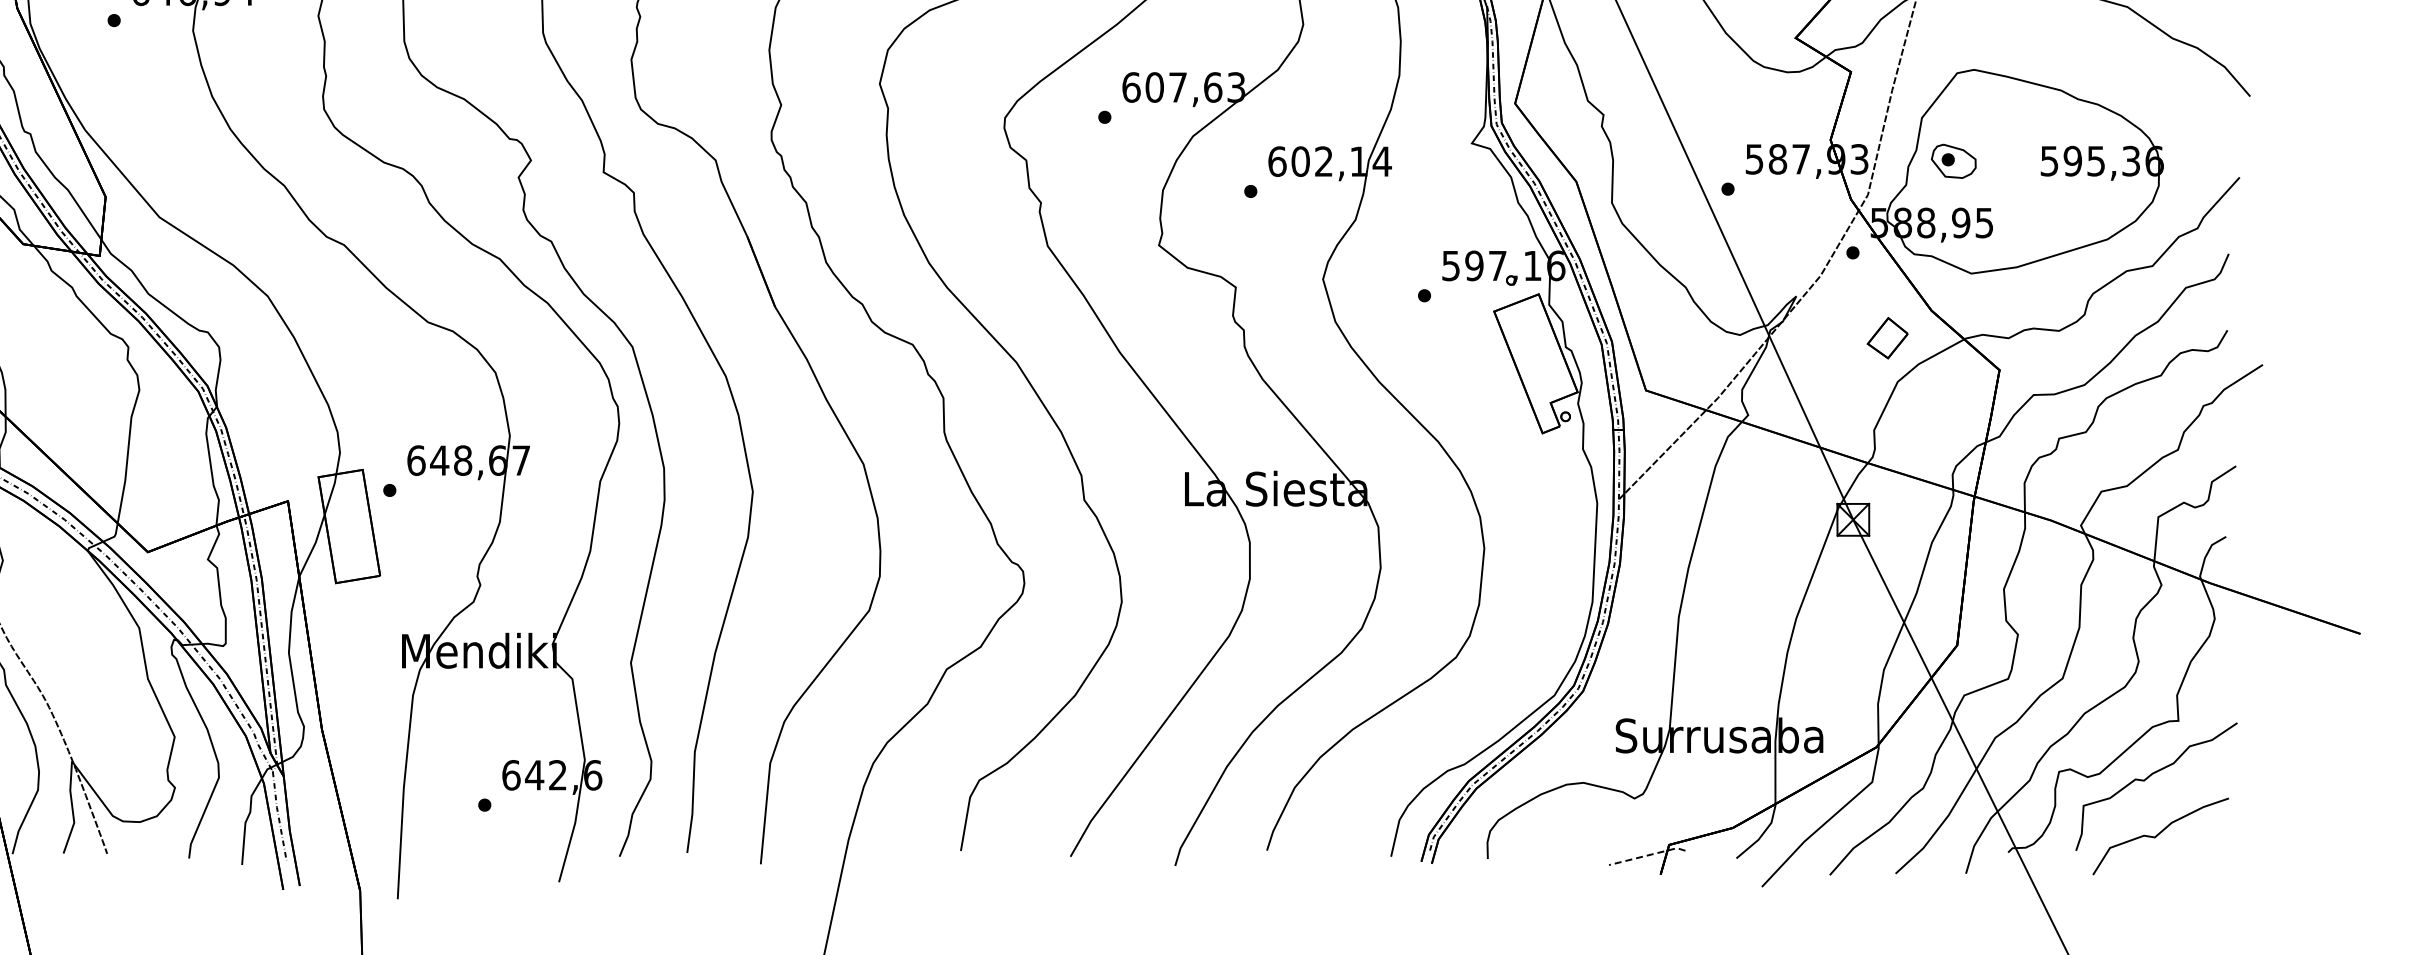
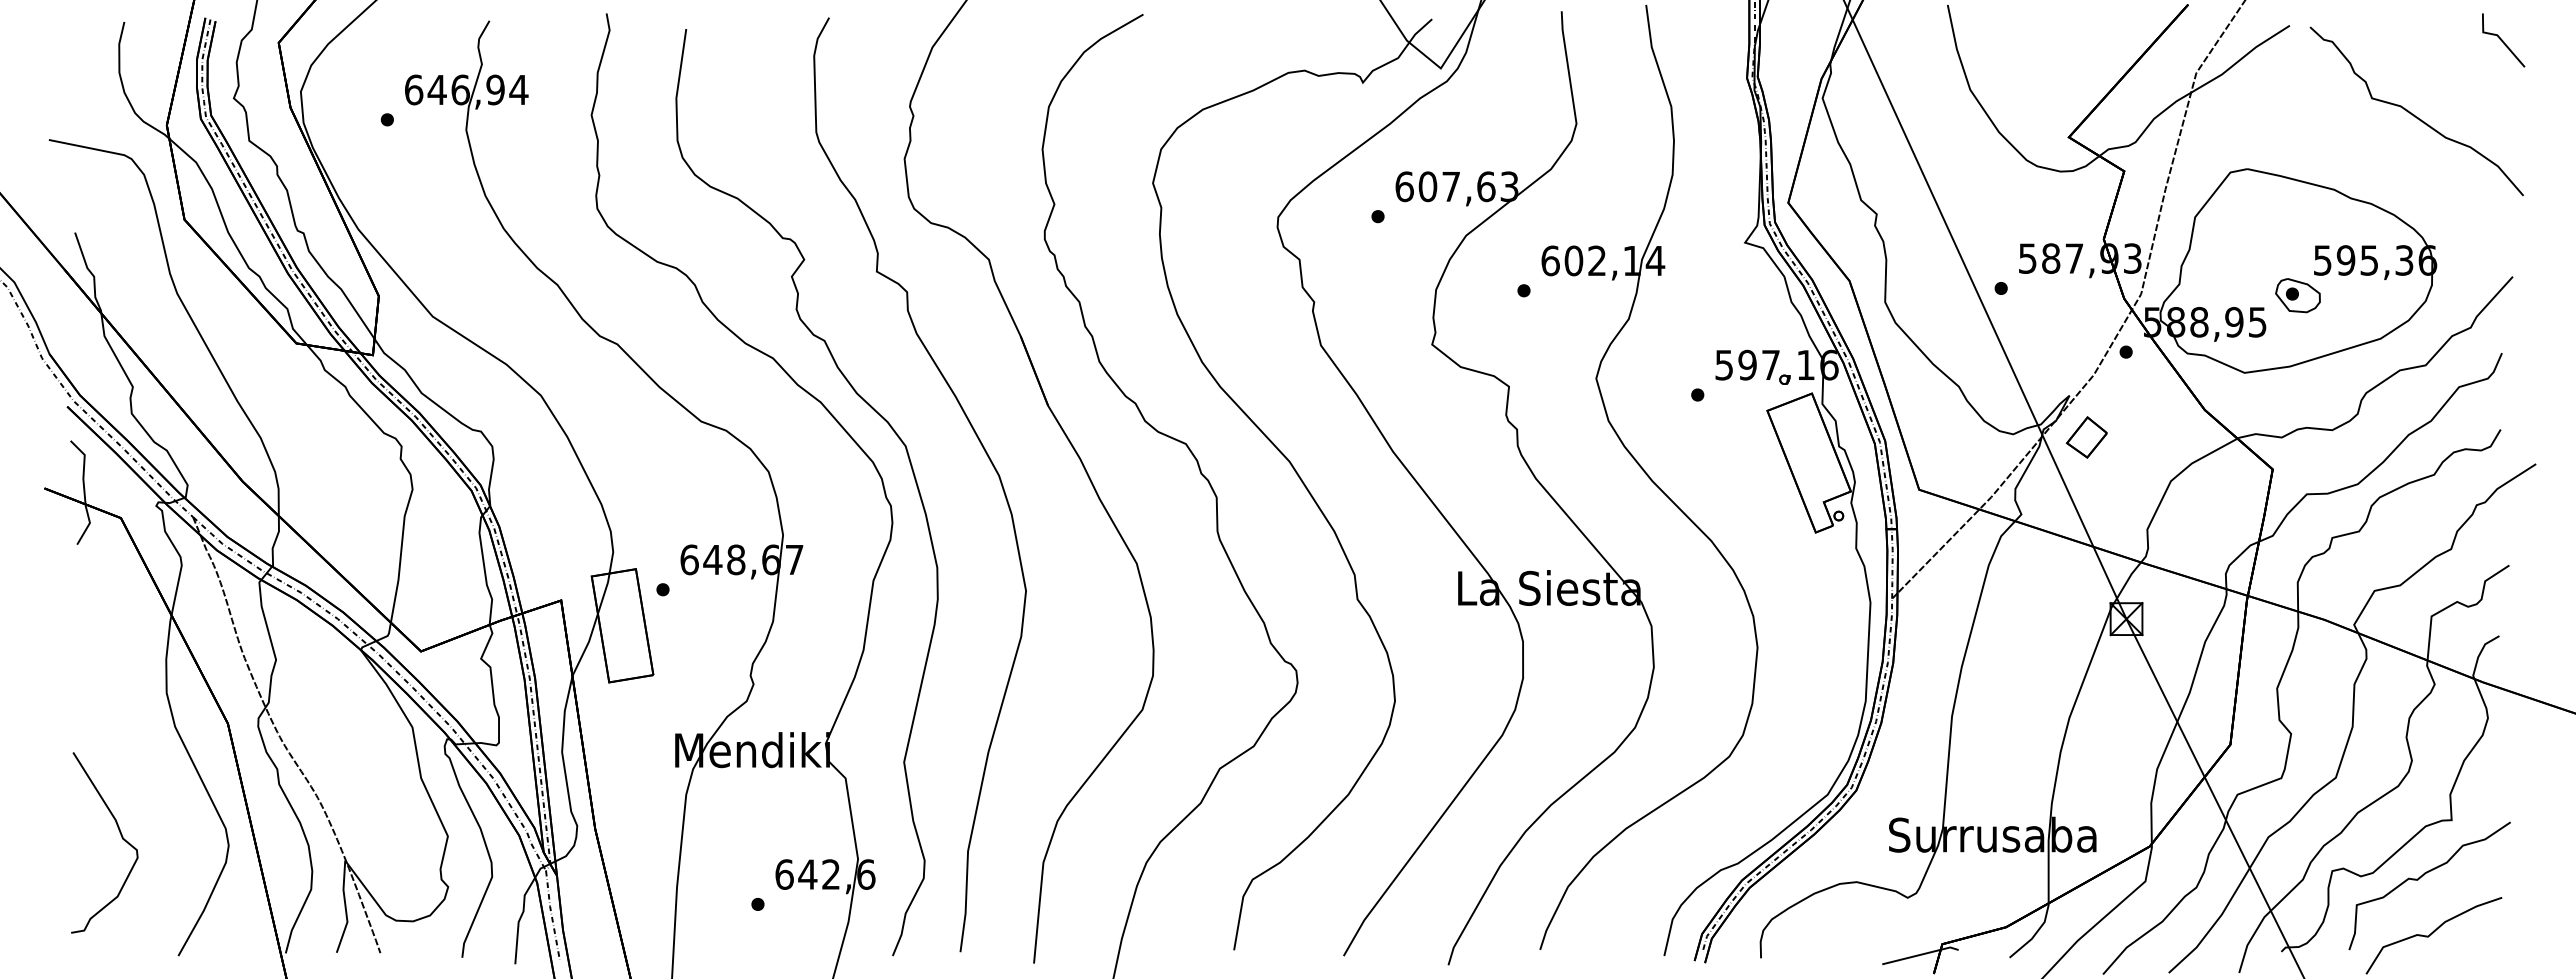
part: (1953, 161) -> (2297, 295), moved
part: (1887, 338) -> (2086, 437), moved
line: (1647, 855) -> (1920, 954), dashed -> solid

